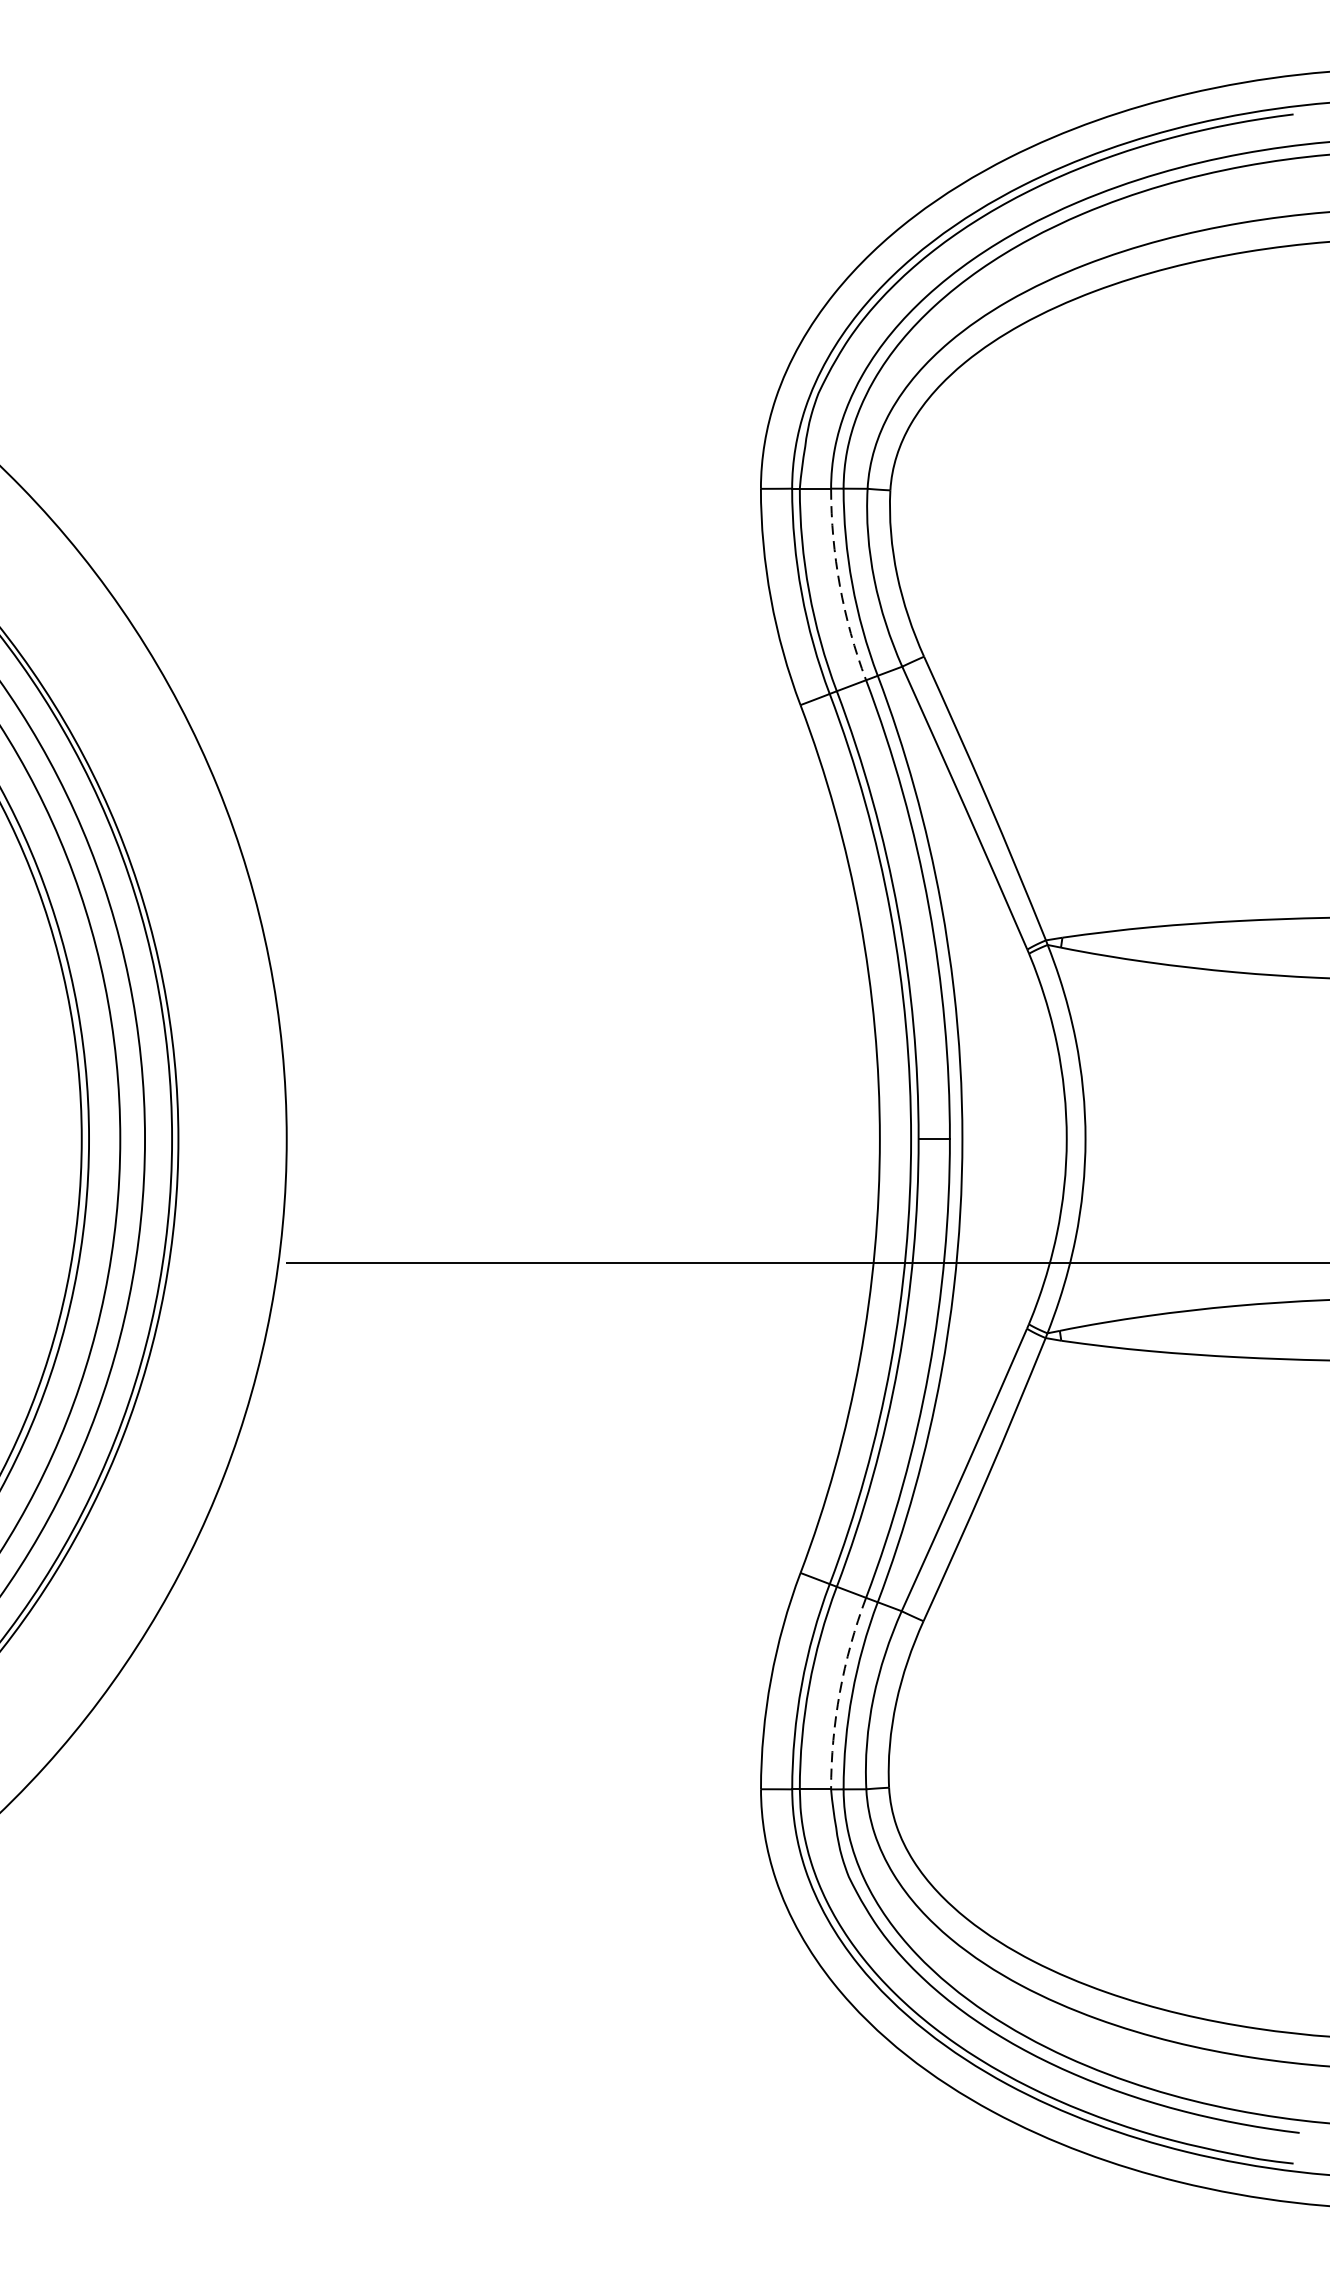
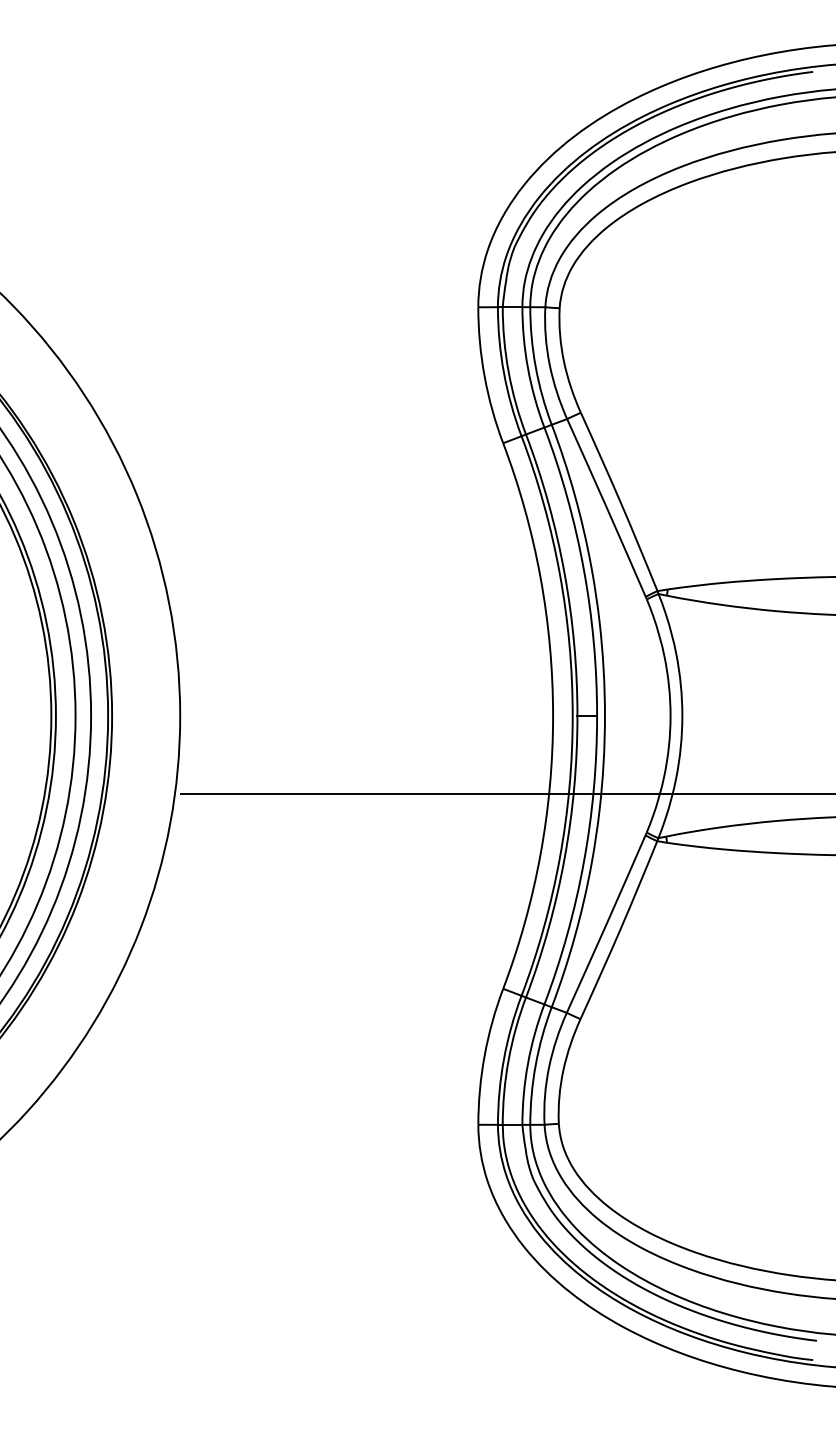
arc: (839, 586) -> (527, 368), dashed -> solid
arc: (839, 1691) -> (527, 1063), dashed -> solid

